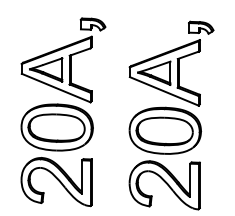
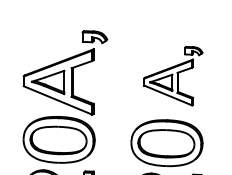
part: (171, 63) -> (173, 76), size x0.7

